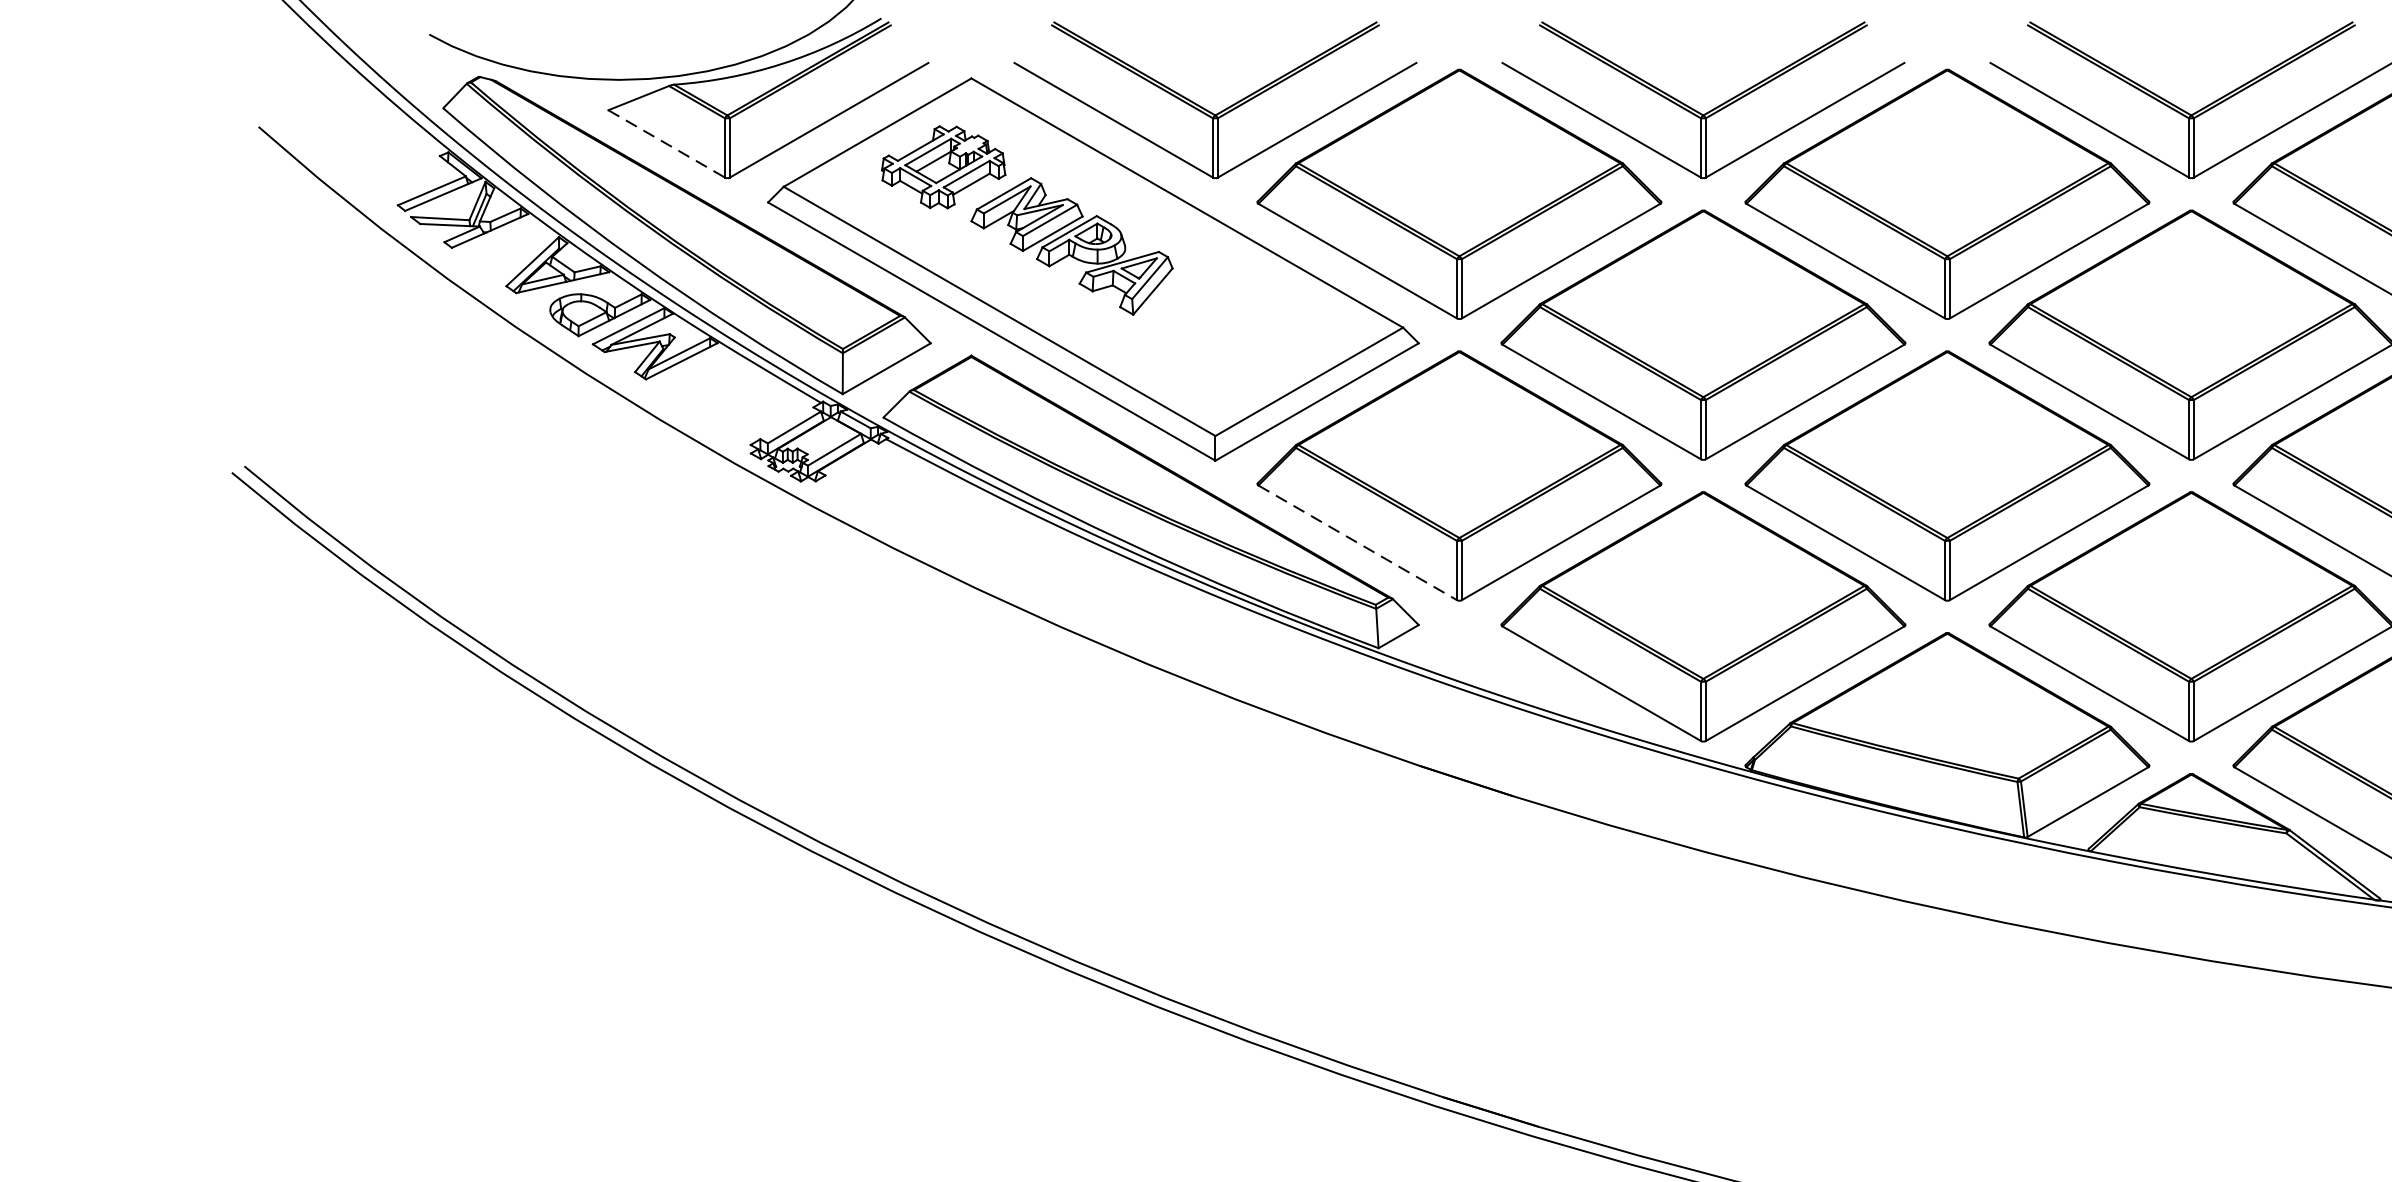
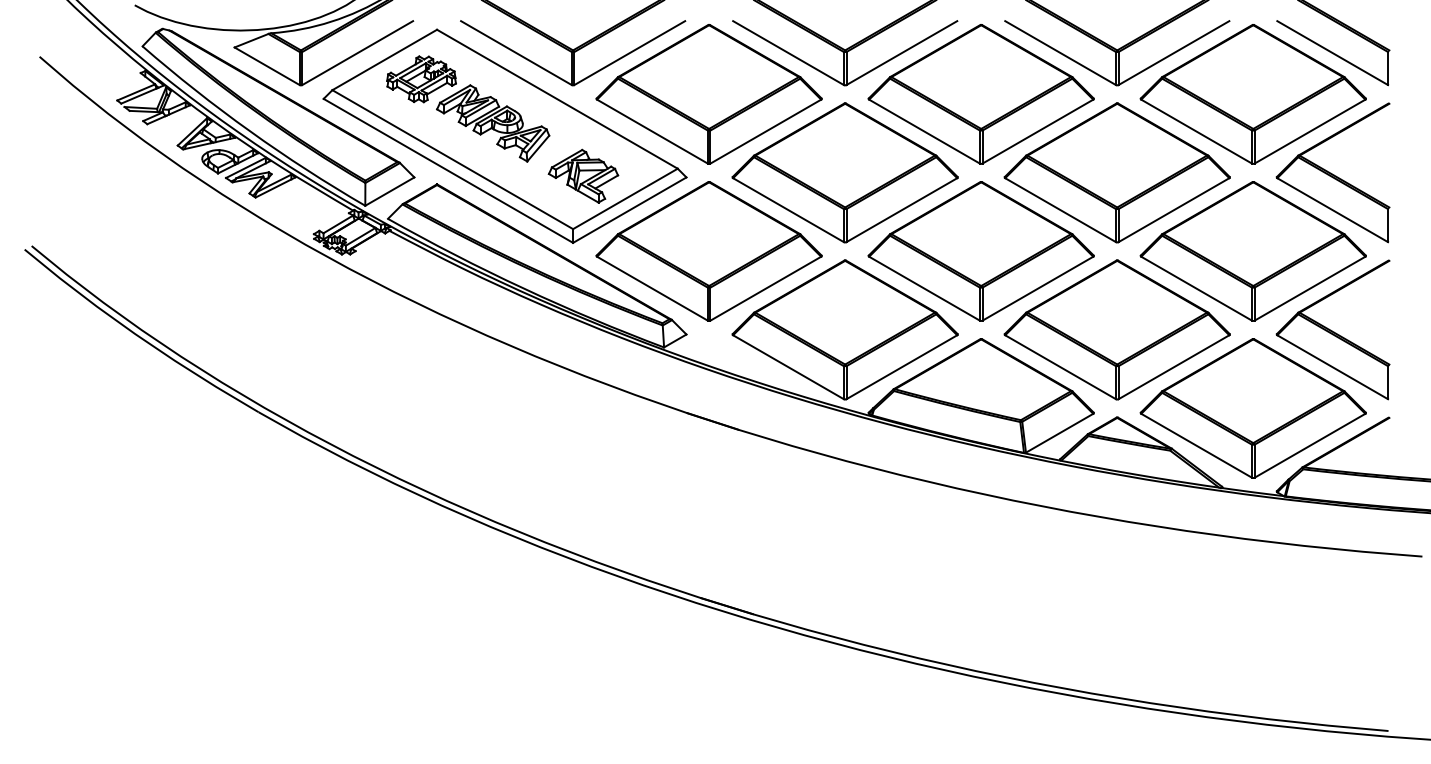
line: (667, 144) -> (267, 66), dashed -> solid
part: (1234, 339) -> (583, 175), added
line: (1357, 542) -> (652, 288), dashed -> solid

